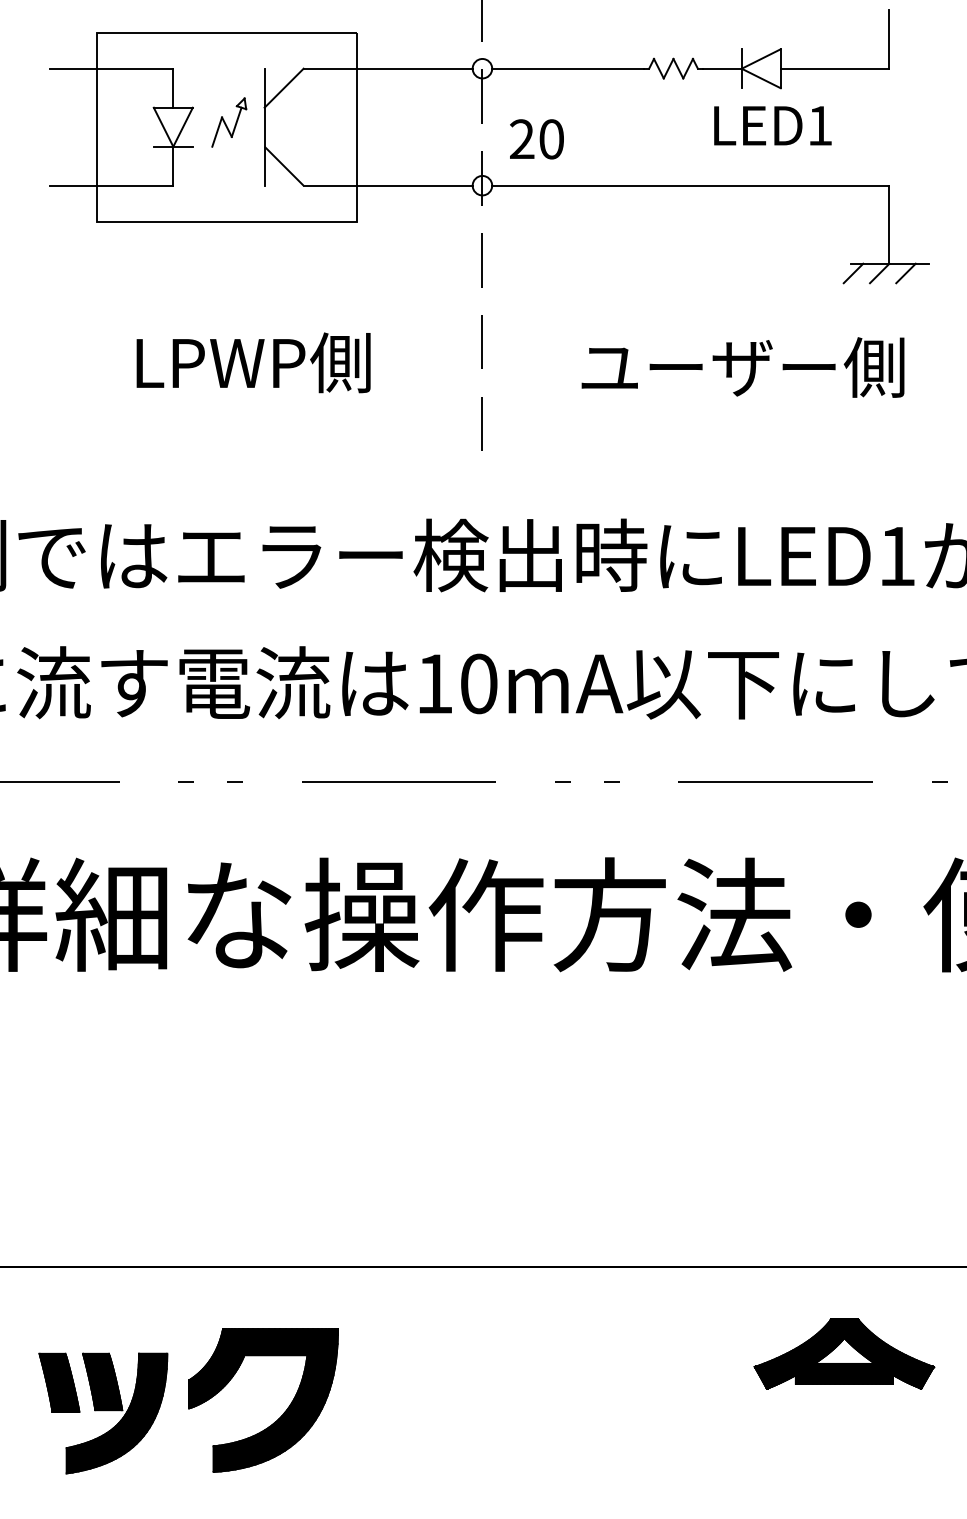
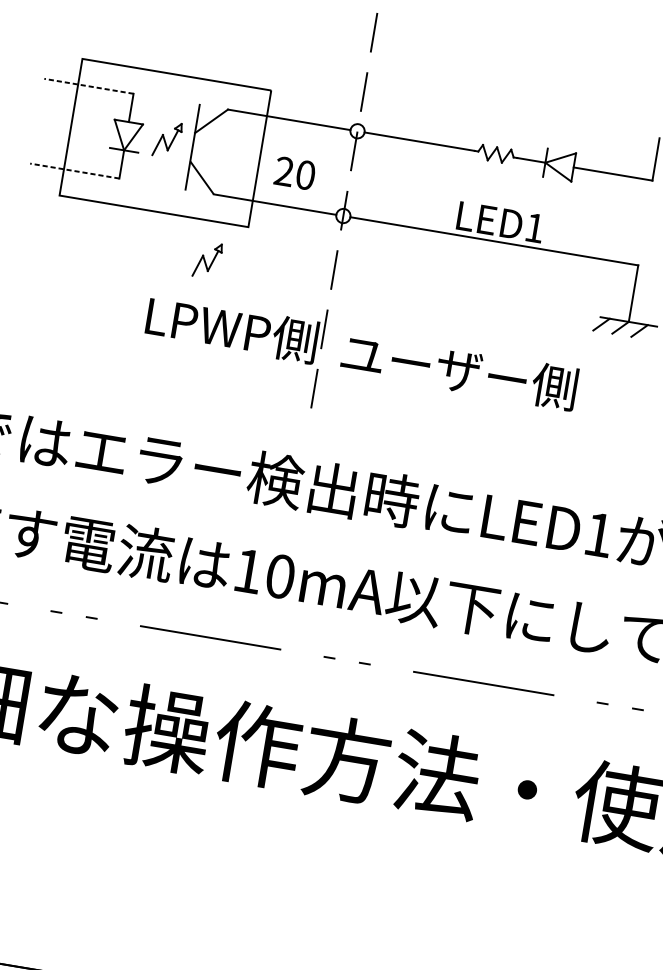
line: (111, 68) -> (88, 86), solid -> dashed
text: (772, 125) -> (500, 222), moved
text: (536, 139) -> (294, 173), moved
line: (111, 185) -> (74, 170), solid -> dashed
part: (310, 275) -> (207, 260), added
text: (253, 362) -> (232, 329), moved
text: (742, 367) -> (459, 370), moved

